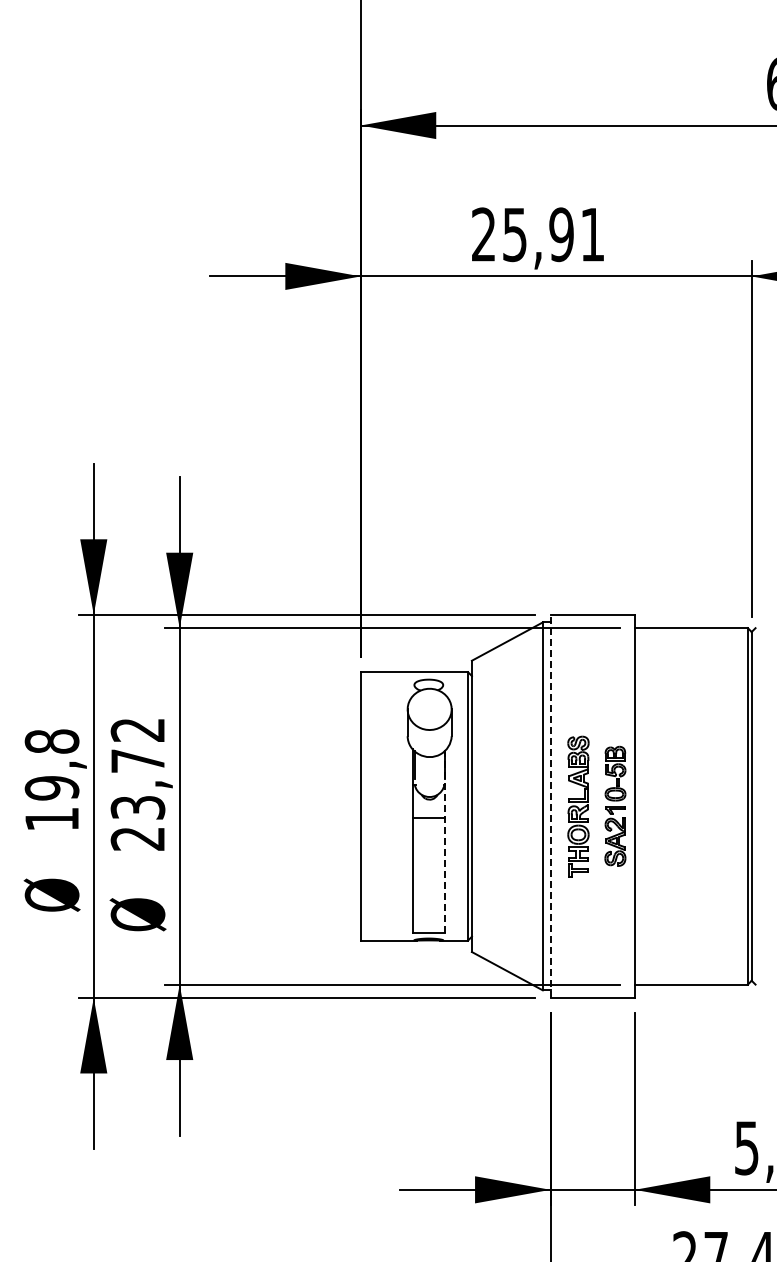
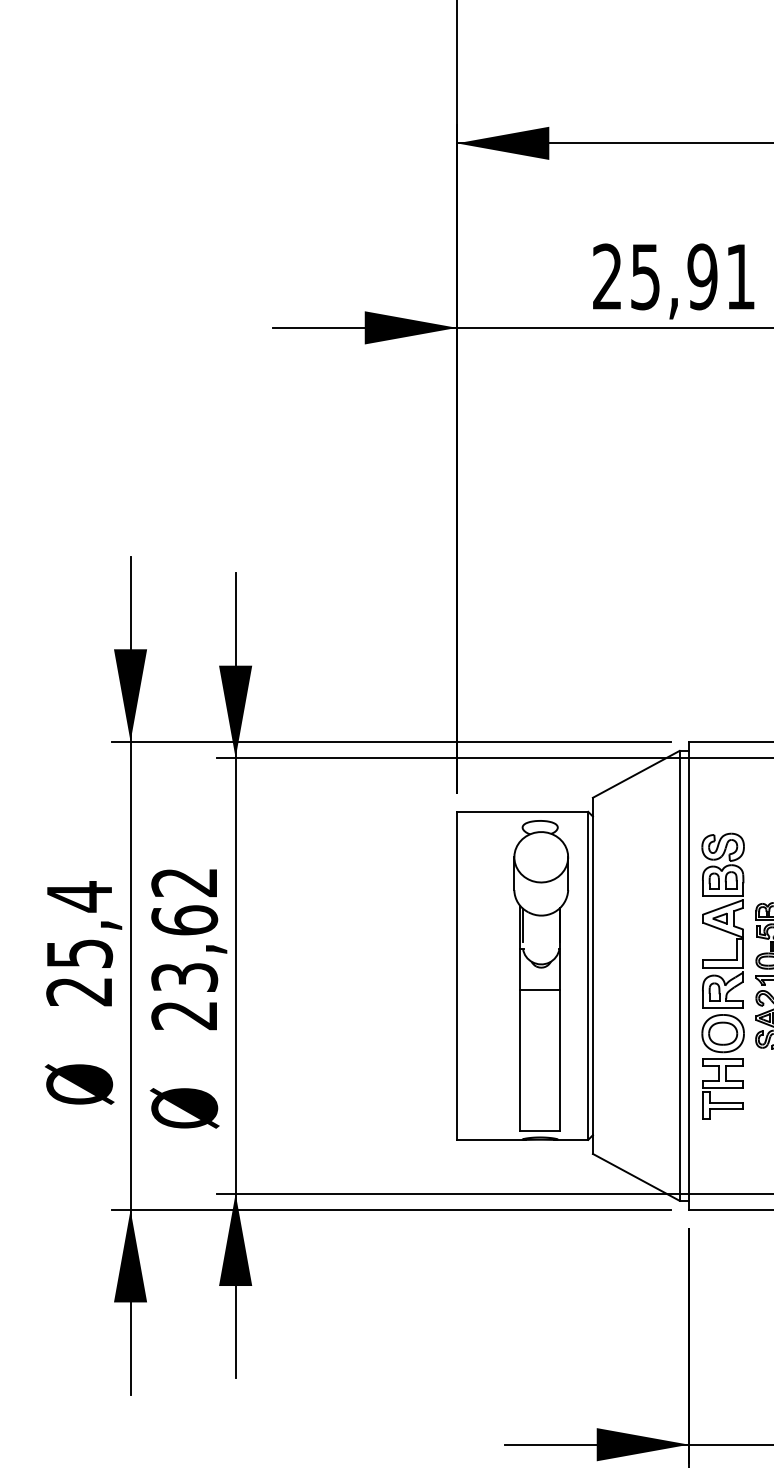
text: (137, 760) -> (184, 919), 23,72 -> 23,62
text: (51, 779) -> (78, 942), 19,8 -> 25,4
line: (550, 806) -> (689, 975), dashed -> solid
part: (578, 806) -> (723, 975), size x1.67
line: (445, 841) -> (560, 1018), dashed -> solid

